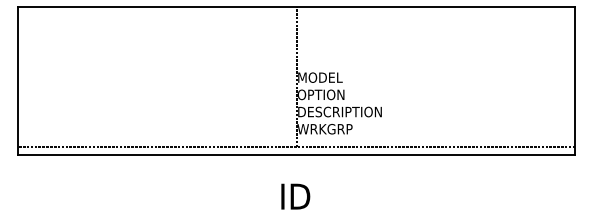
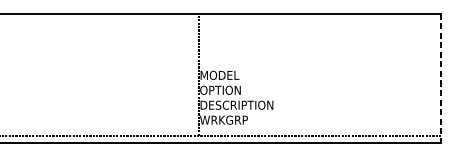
line: (575, 81) -> (441, 78), solid -> dashed

